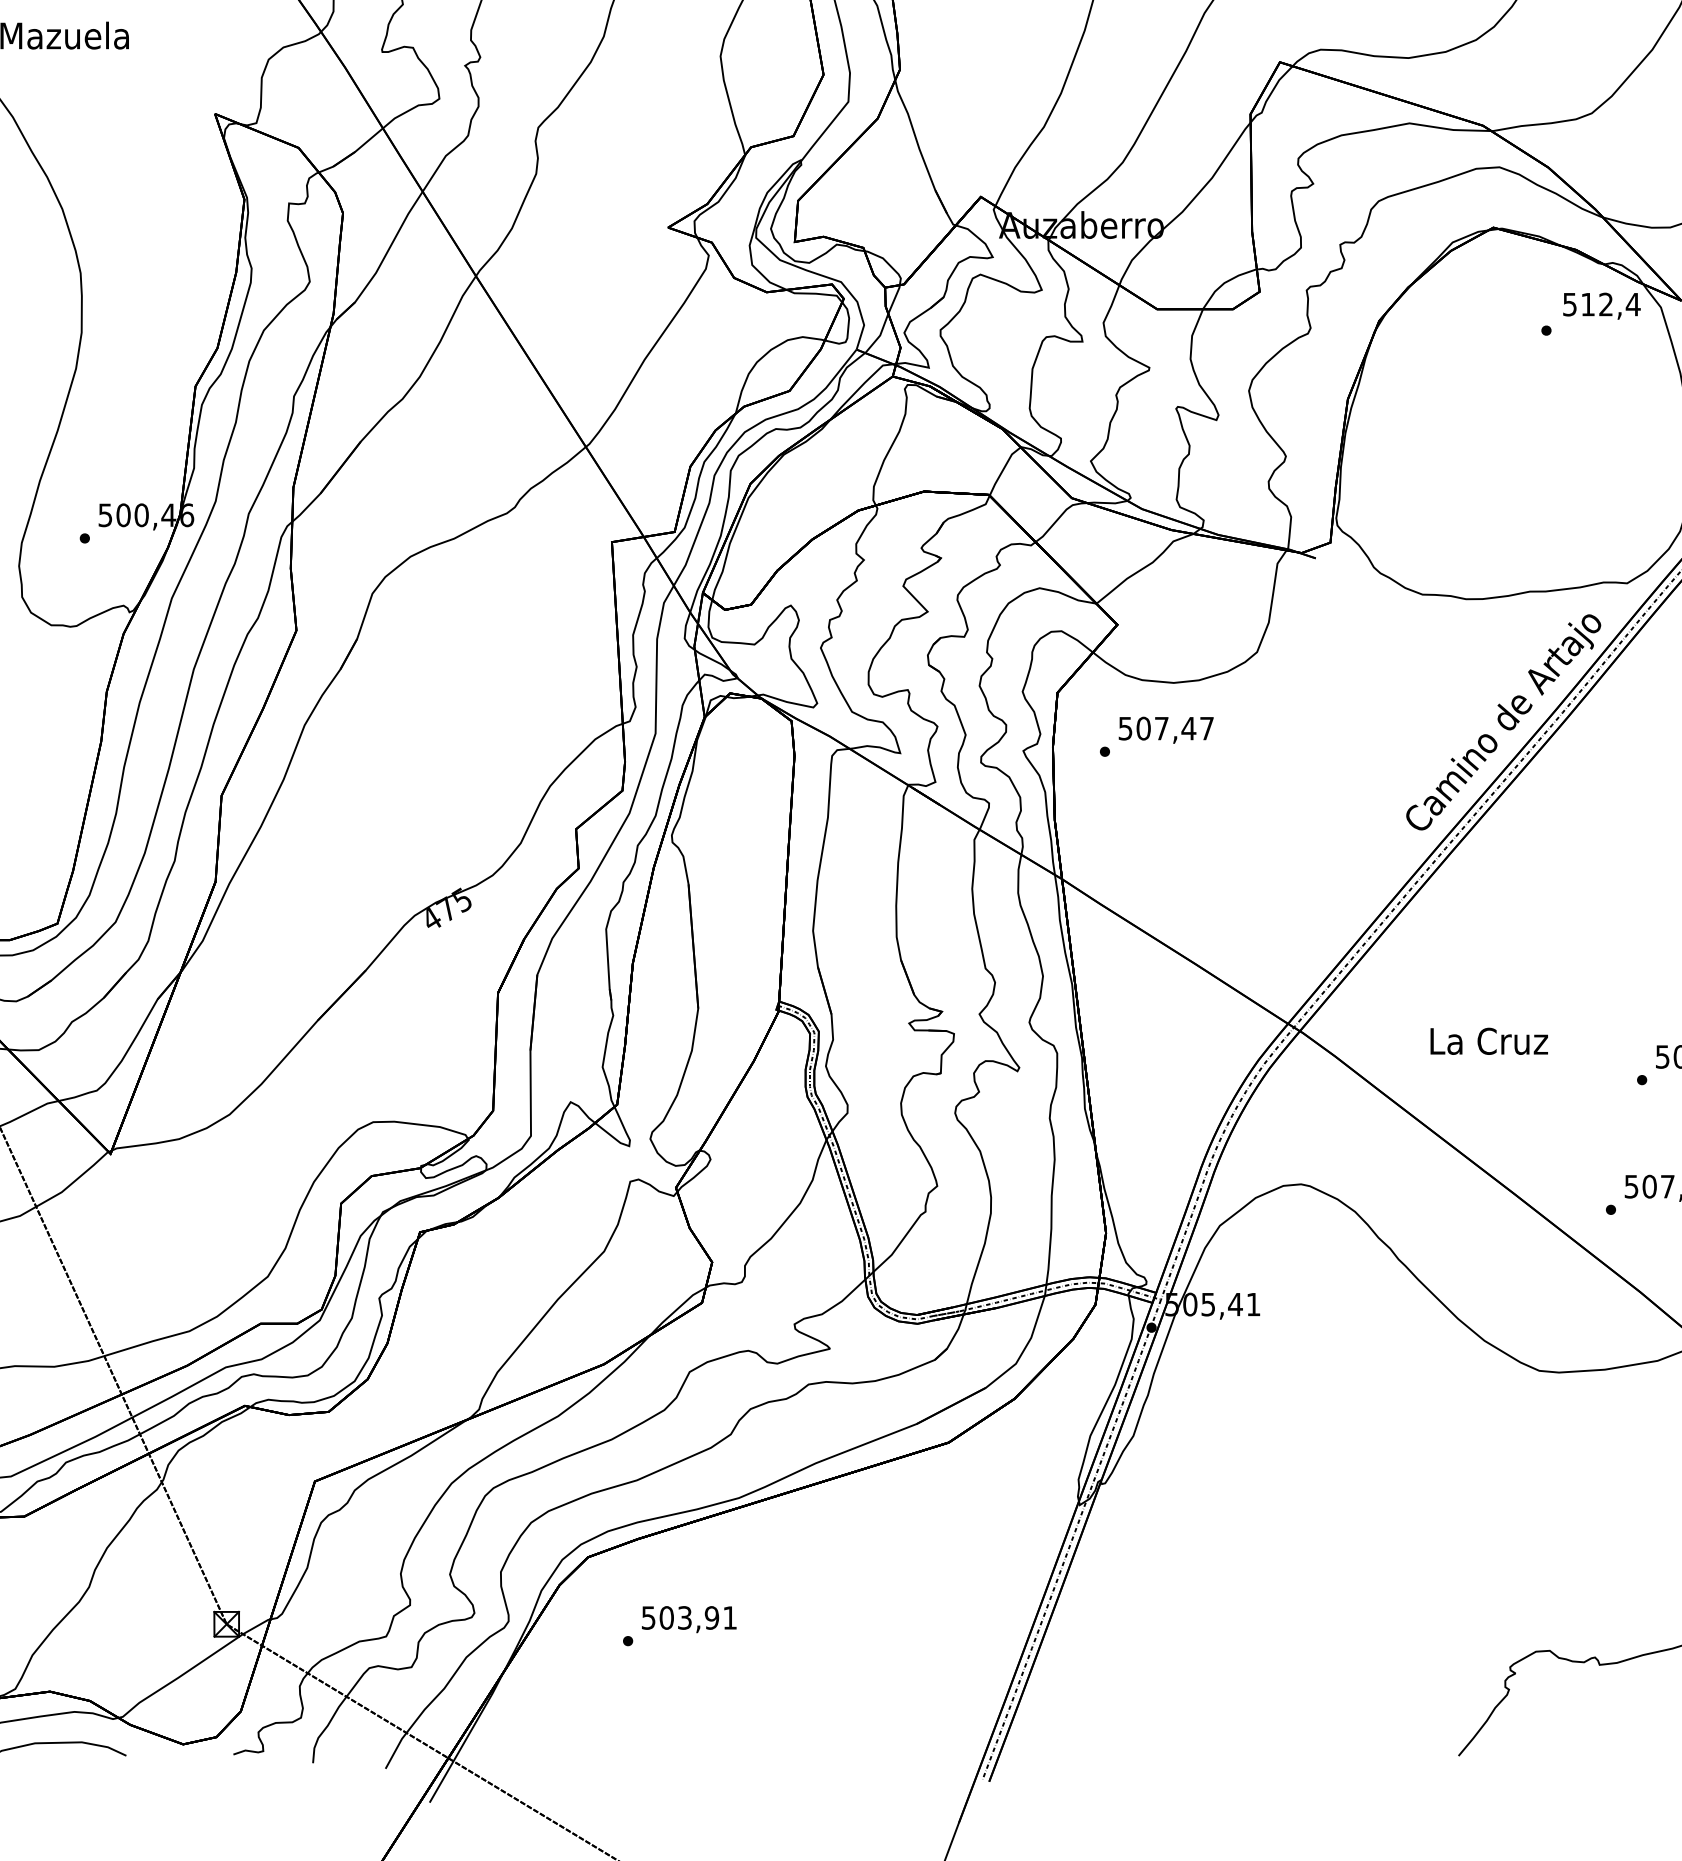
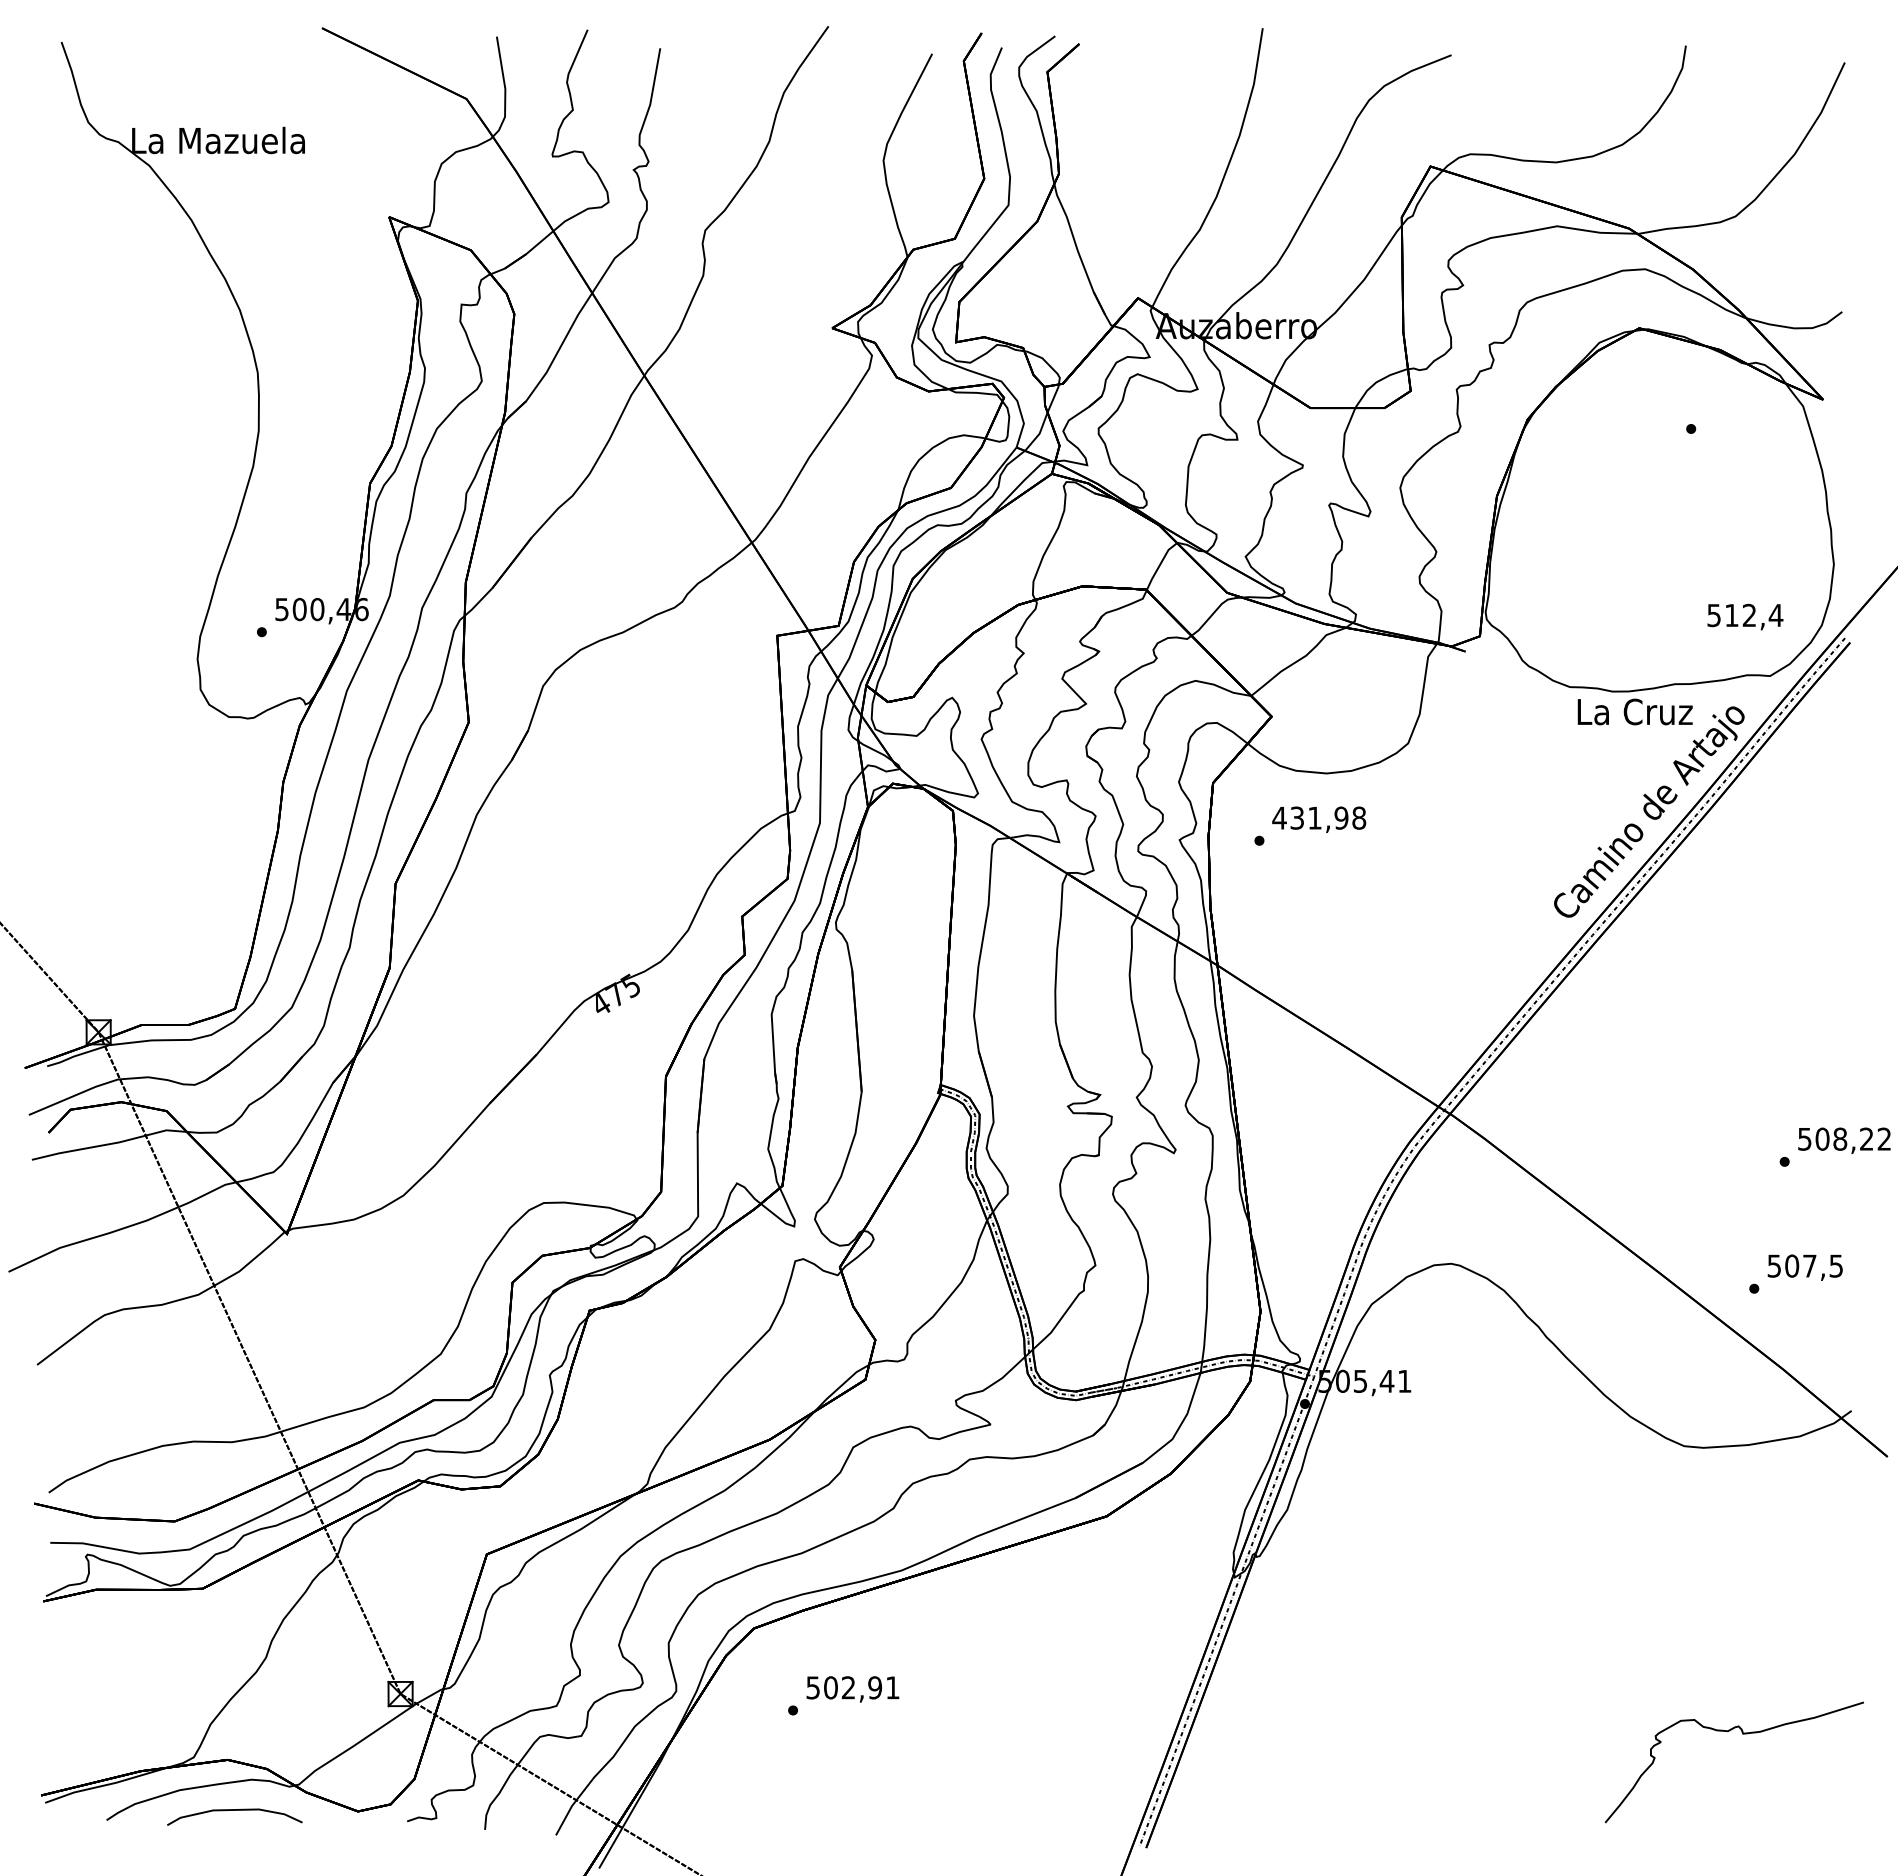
text: (1602, 305) -> (1745, 616), moved
text: (1166, 727) -> (1319, 817), 507,47 -> 431,98
text: (1488, 1040) -> (1634, 711), moved
text: (684, 1617) -> (848, 1687), 503,91 -> 502,91

